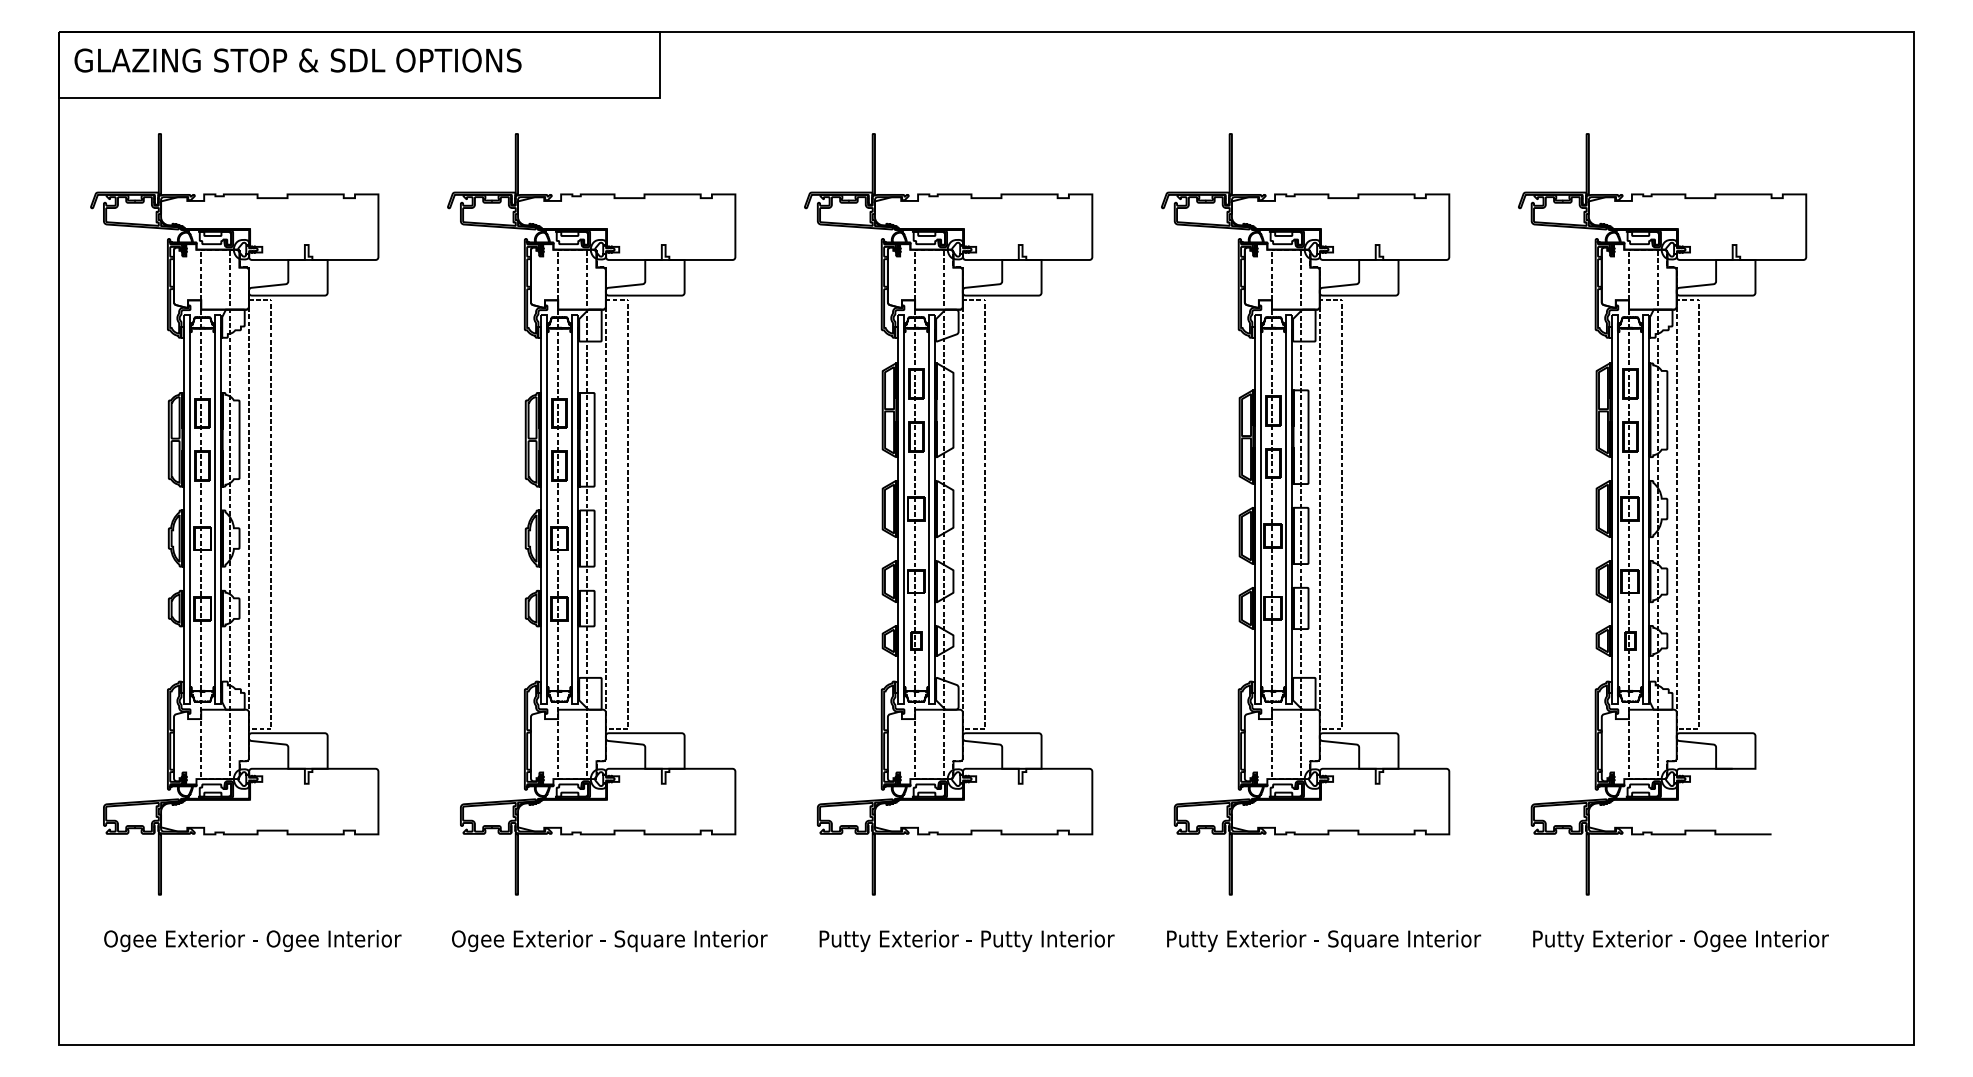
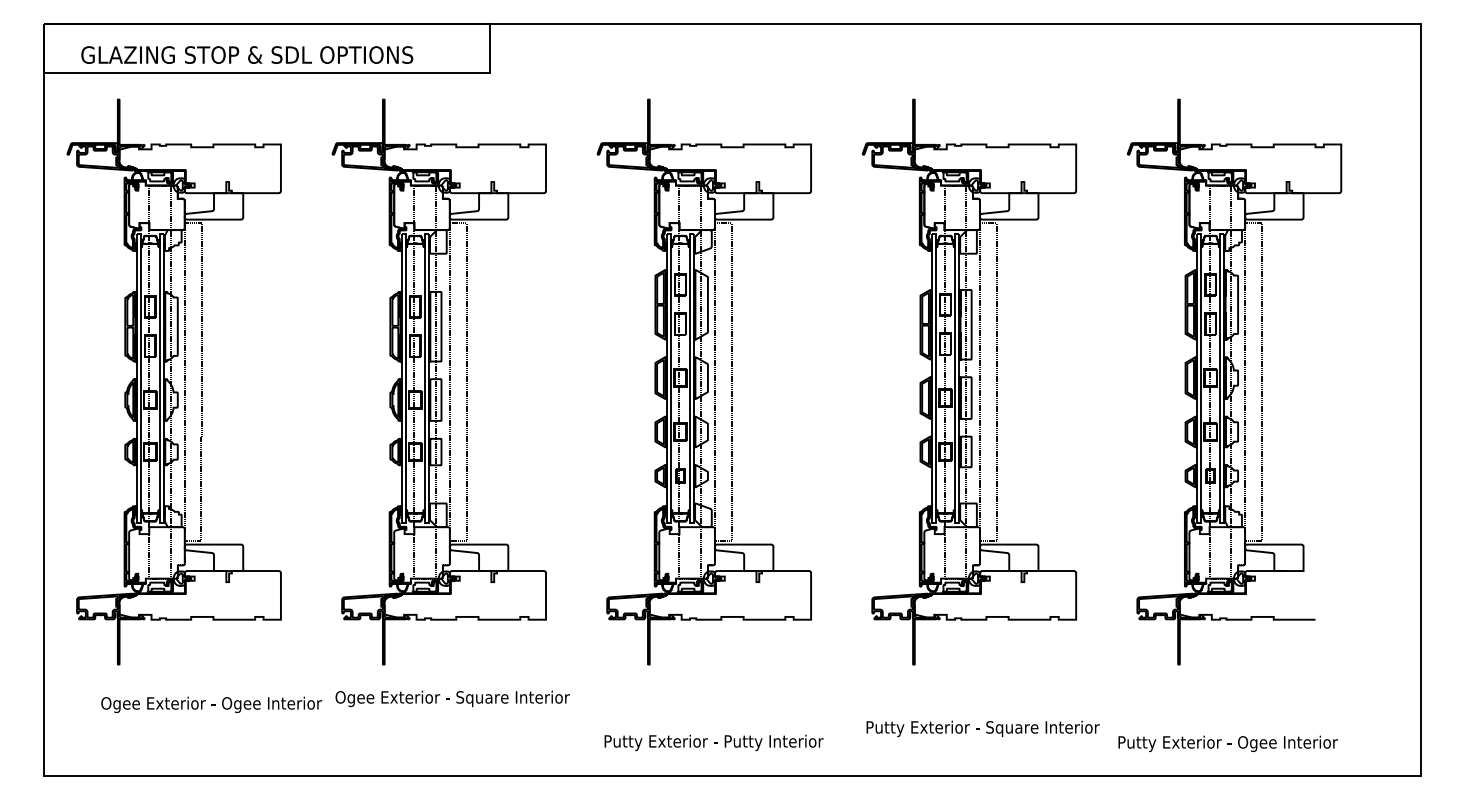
text: (298, 59) -> (247, 54), moved
text: (252, 940) -> (211, 704), moved
text: (966, 940) -> (713, 742), moved
text: (1323, 940) -> (982, 728), moved
text: (1679, 940) -> (1227, 743), moved

